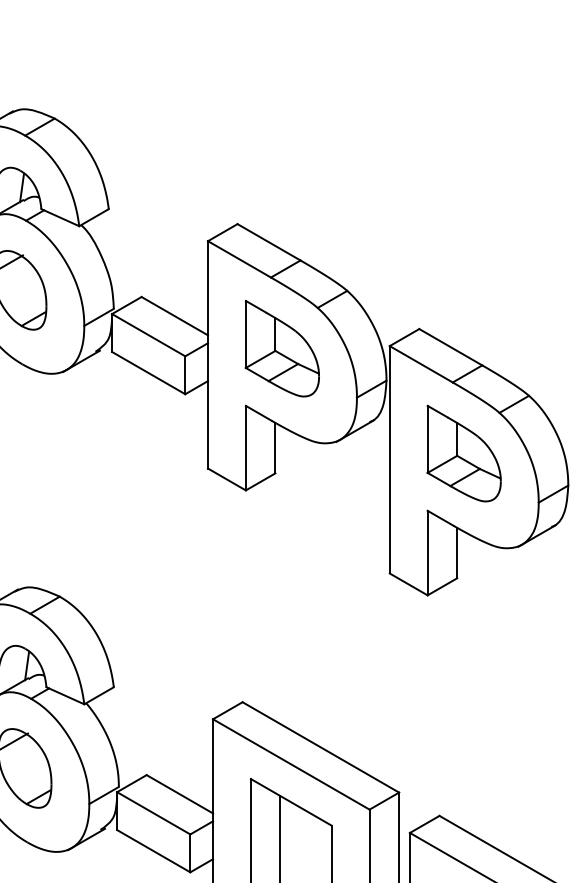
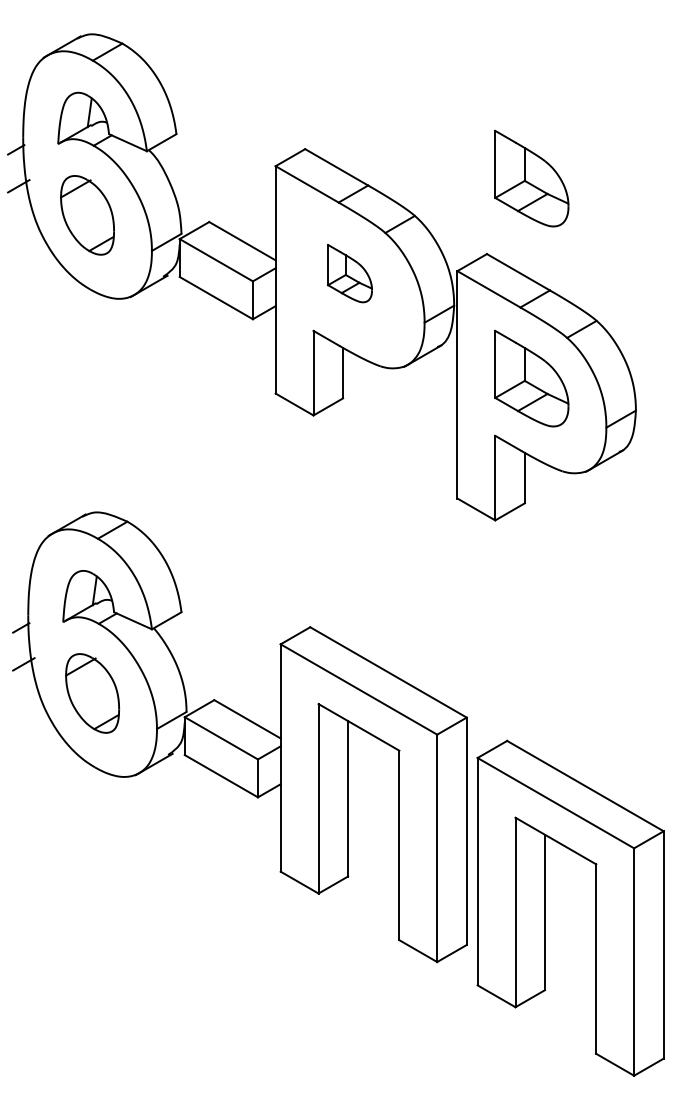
part: (463, 253) -> (531, 178), added
part: (281, 348) -> (349, 273), size x0.6

